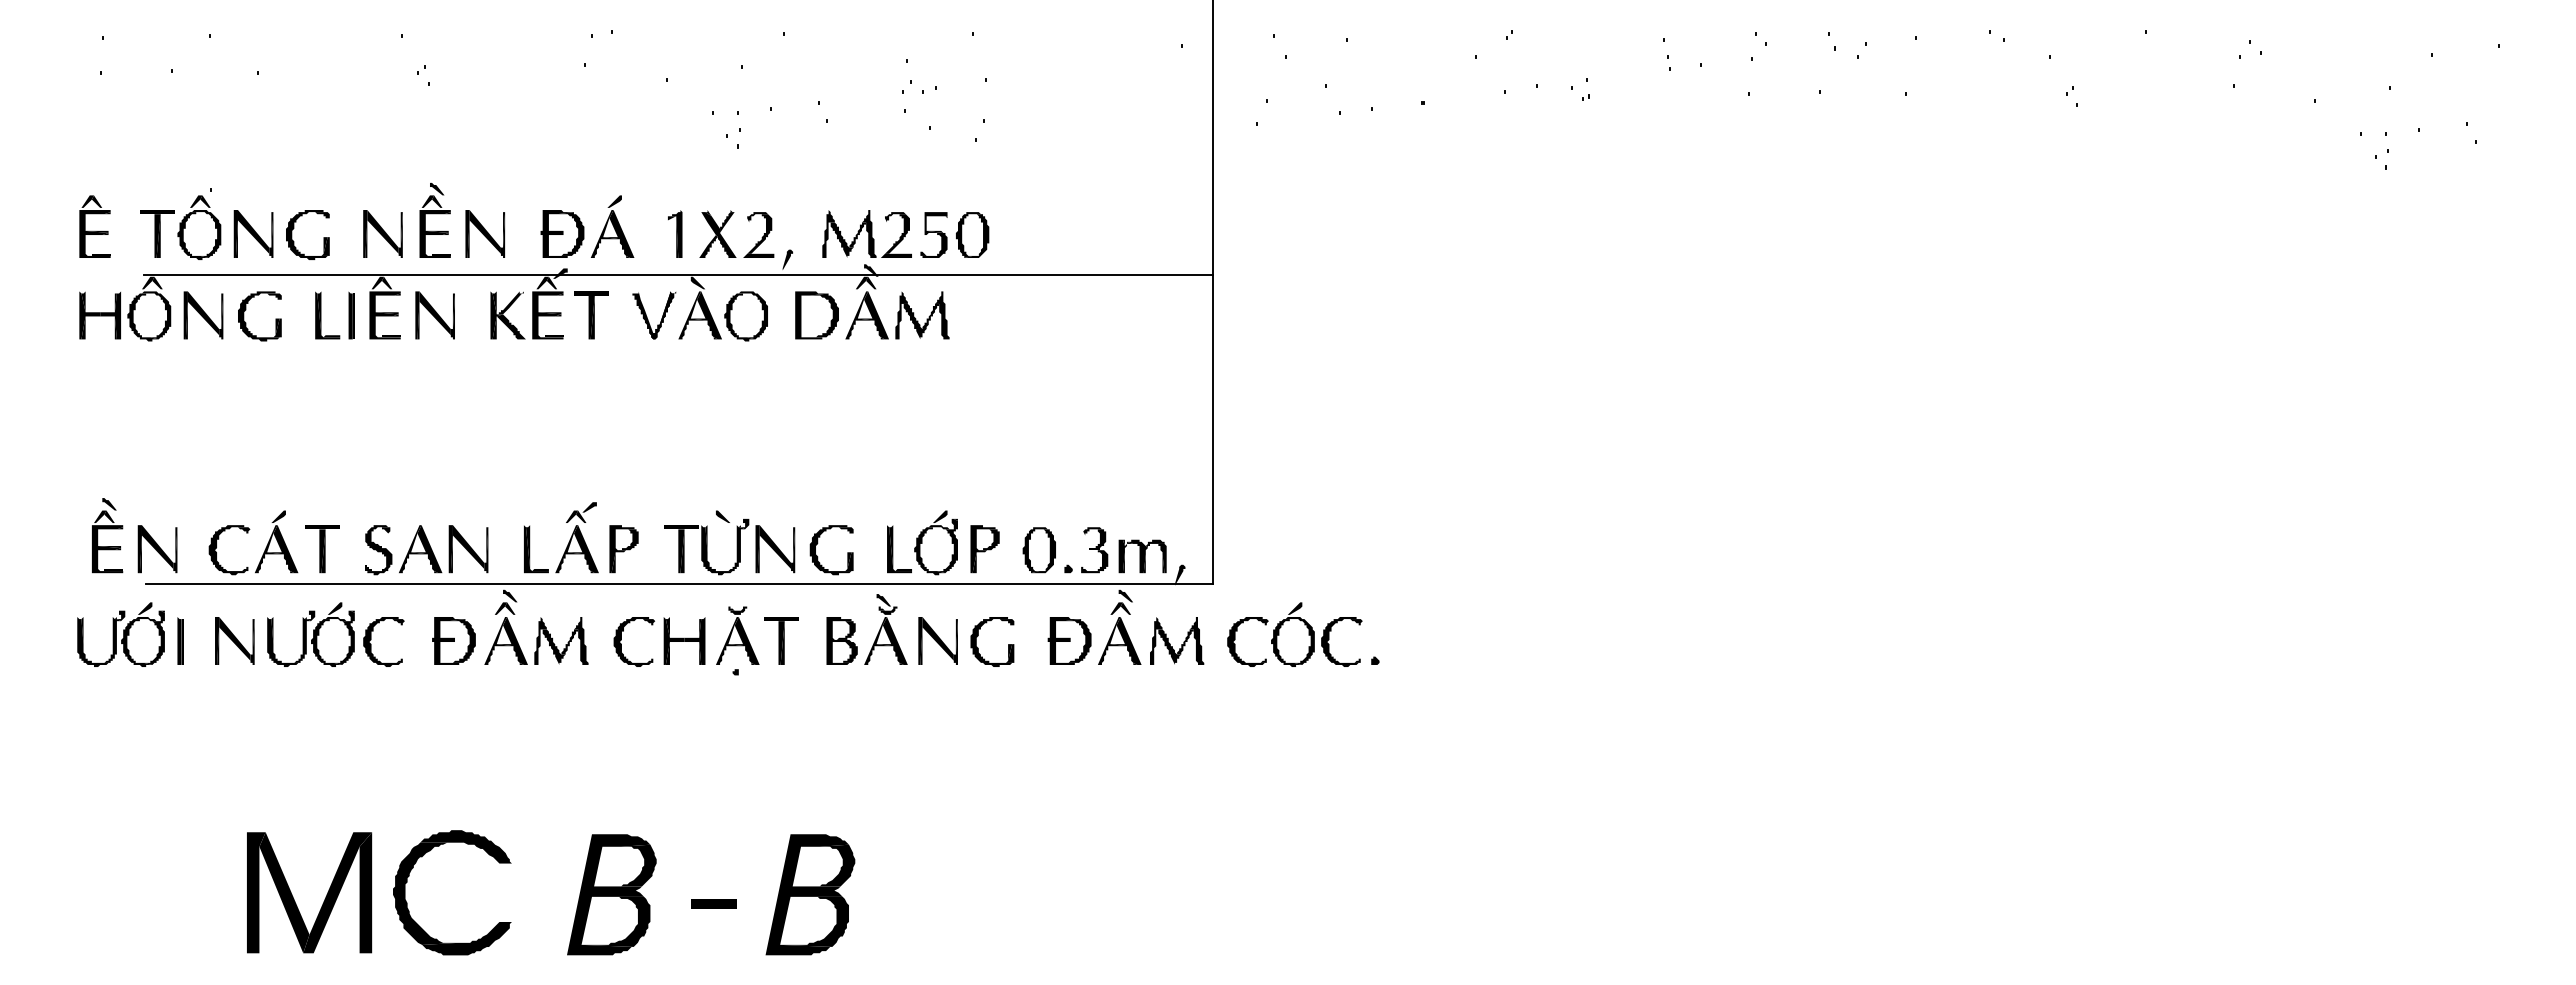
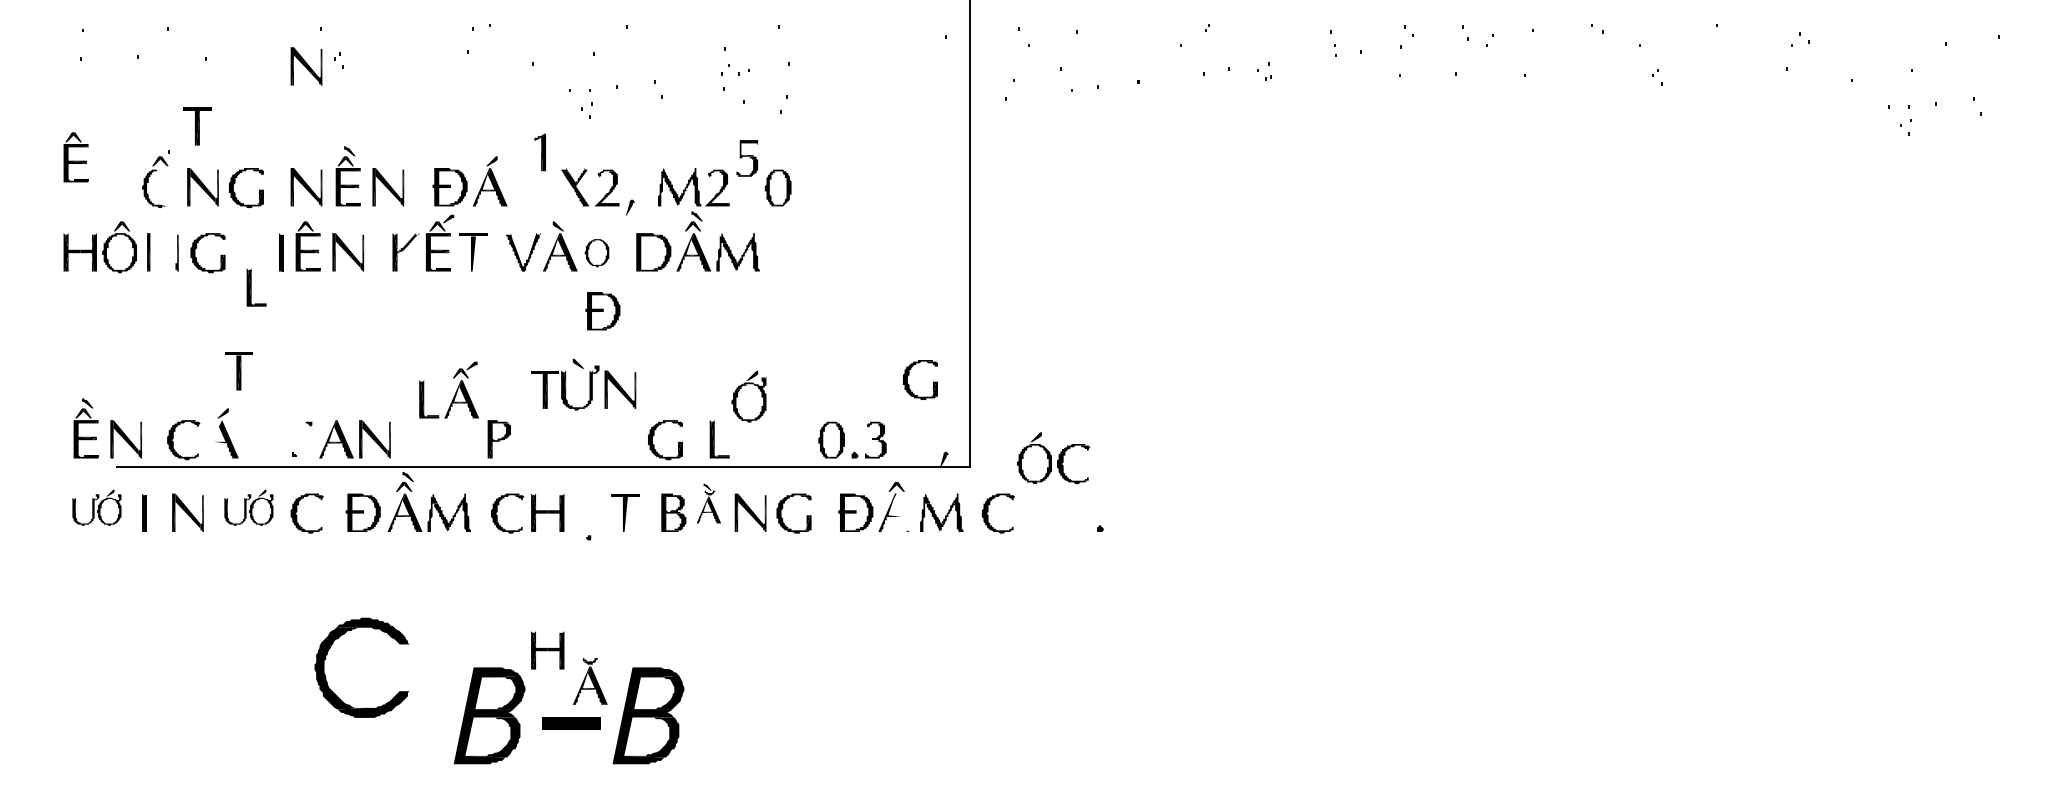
part: (382, 82) -> (306, 66), added
part: (94, 226) -> (75, 157), moved
part: (157, 233) -> (197, 126), moved
part: (675, 233) -> (540, 151), moved
fill: (205, 234) -> (164, 187), removed
part: (933, 234) -> (746, 158), moved
fill: (708, 246) -> (566, 197), removed
line: (678, 274) -> (542, 219), removed
fill: (203, 313) -> (162, 250), removed
part: (327, 315) -> (256, 287), moved
part: (745, 316) -> (596, 253), size x0.7
fill: (592, 317) -> (474, 254), removed
fill: (510, 326) -> (408, 261), removed
part: (753, 388) -> (602, 310), added
part: (1136, 469) -> (909, 375), added
part: (569, 539) -> (455, 391), moved
part: (736, 542) -> (589, 384), moved
part: (935, 542) -> (748, 396), moved
fill: (268, 549) -> (214, 439), removed
part: (322, 549) -> (238, 371), moved
part: (984, 549) -> (787, 439), removed
fill: (378, 550) -> (302, 440), removed
part: (1142, 556) -> (914, 445), removed
fill: (1125, 595) -> (900, 476), removed
part: (885, 629) -> (708, 503), size x0.7
part: (120, 634) -> (96, 507), size x0.7
part: (310, 634) -> (248, 507), size x0.7
part: (1316, 634) -> (1053, 458), moved
part: (737, 635) -> (590, 681), moved
fill: (1125, 640) -> (900, 512), removed
fill: (782, 642) -> (626, 514), removed
part: (684, 812) -> (547, 650), added
part: (413, 868) -> (330, 648), moved
part: (293, 896) -> (234, 717), removed
part: (713, 903) -> (570, 722), size x1.6

